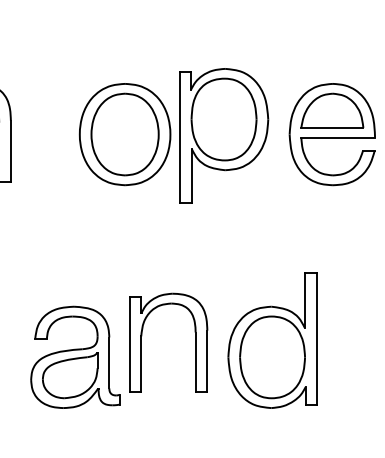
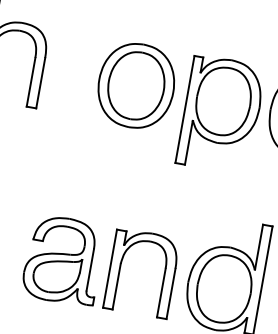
part: (224, 135) -> (221, 114), moved
part: (142, 335) -> (121, 263), moved

